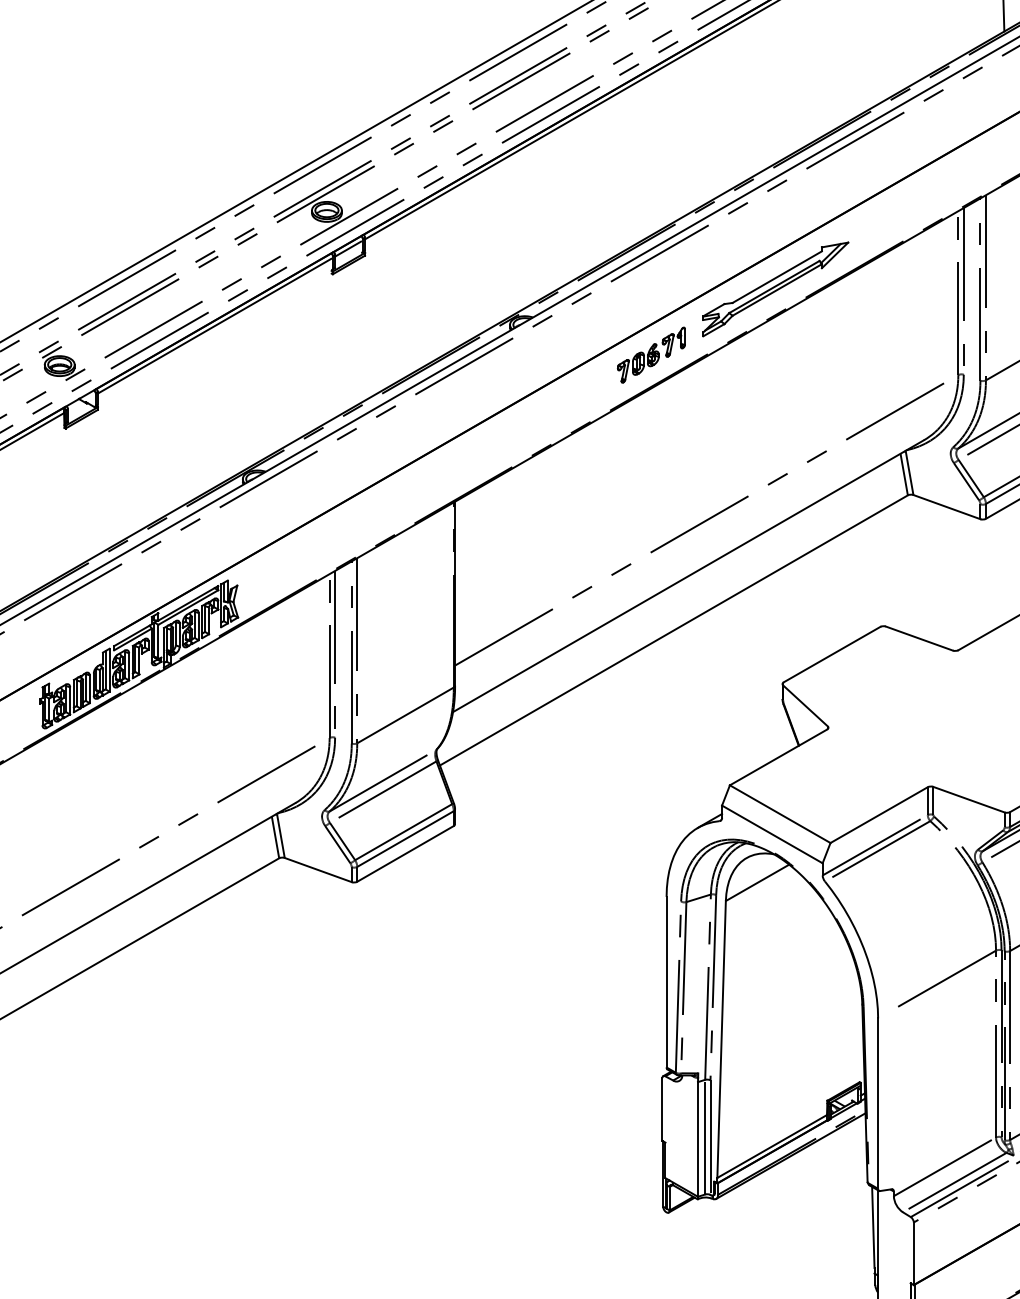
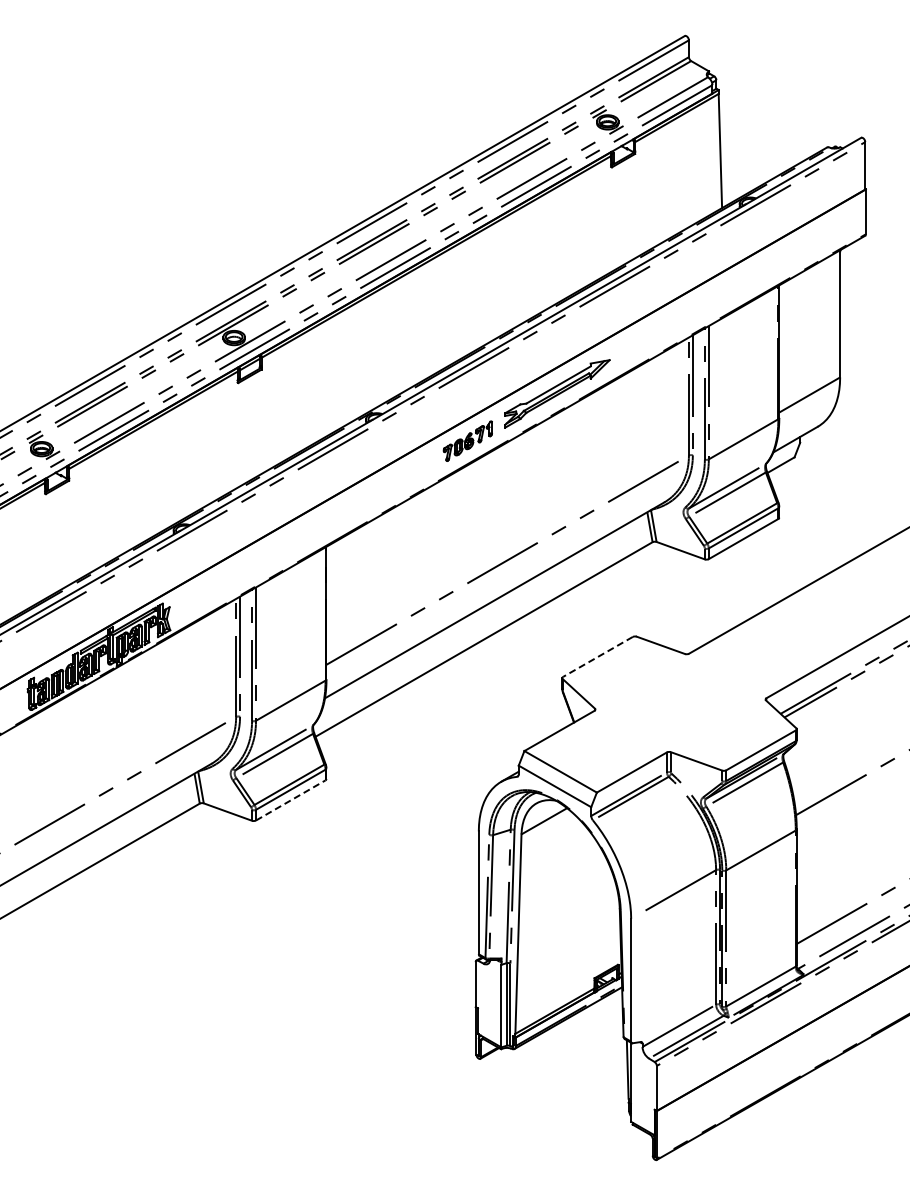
line: (831, 655) -> (597, 657), solid -> dashed
line: (406, 853) -> (291, 800), solid -> dashed

